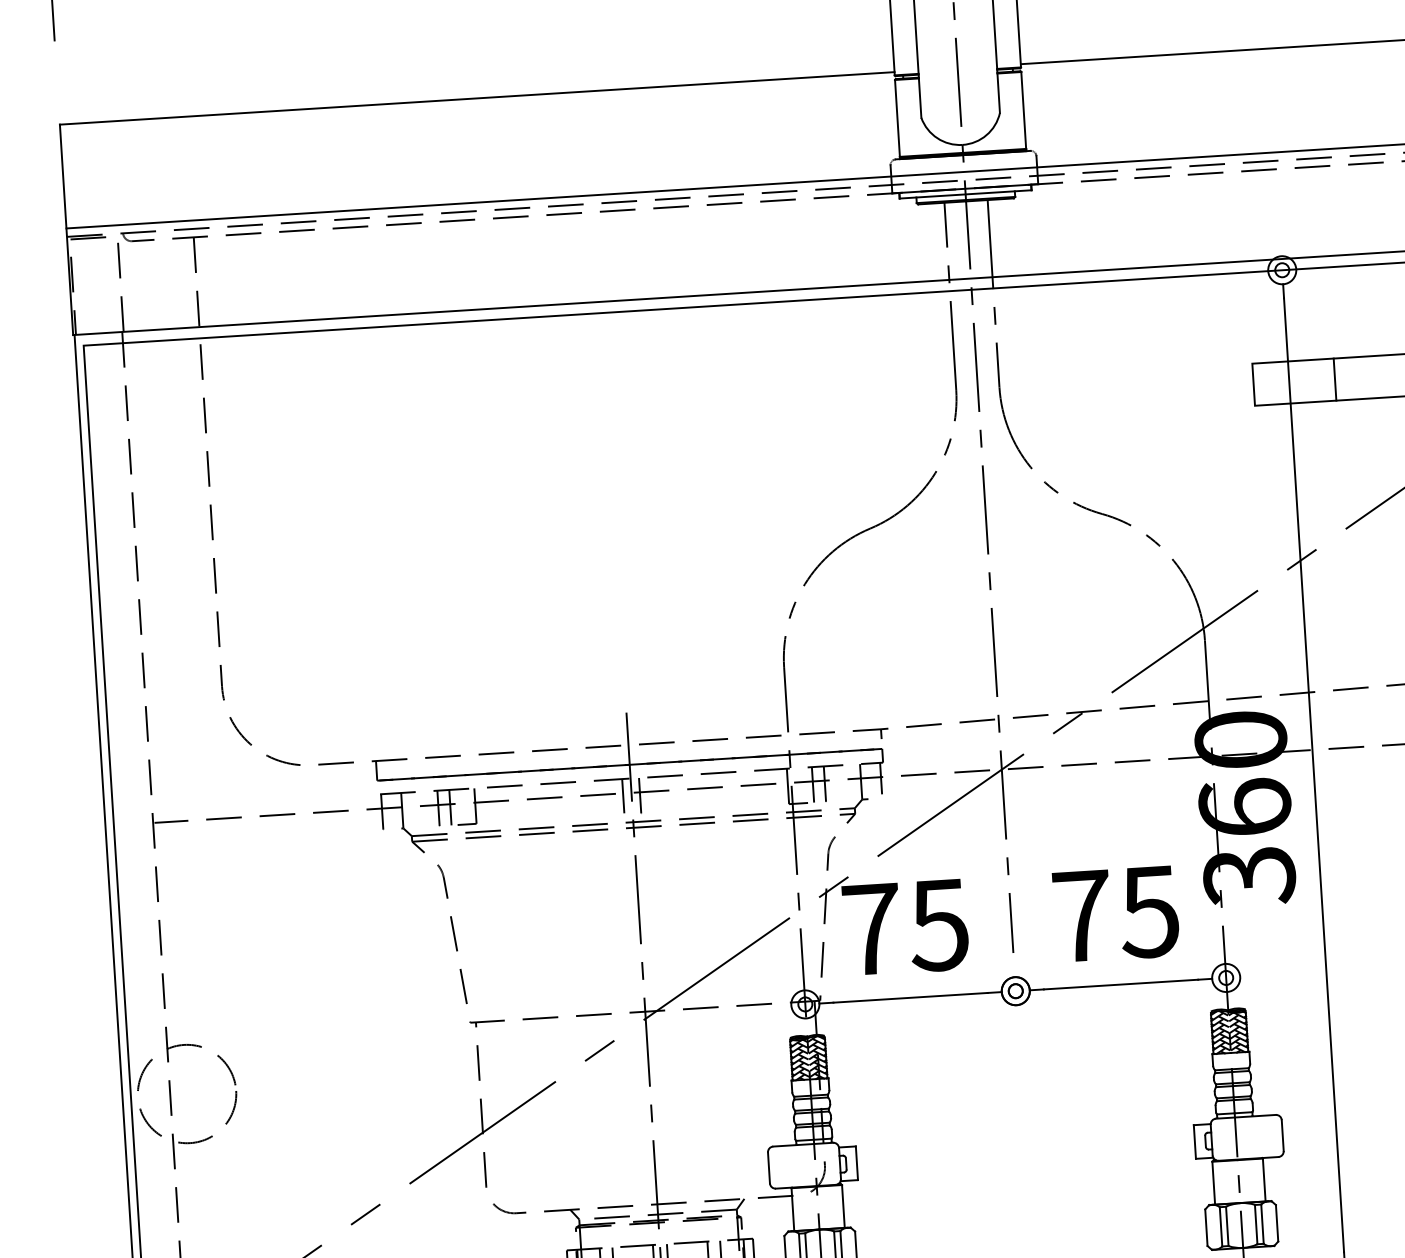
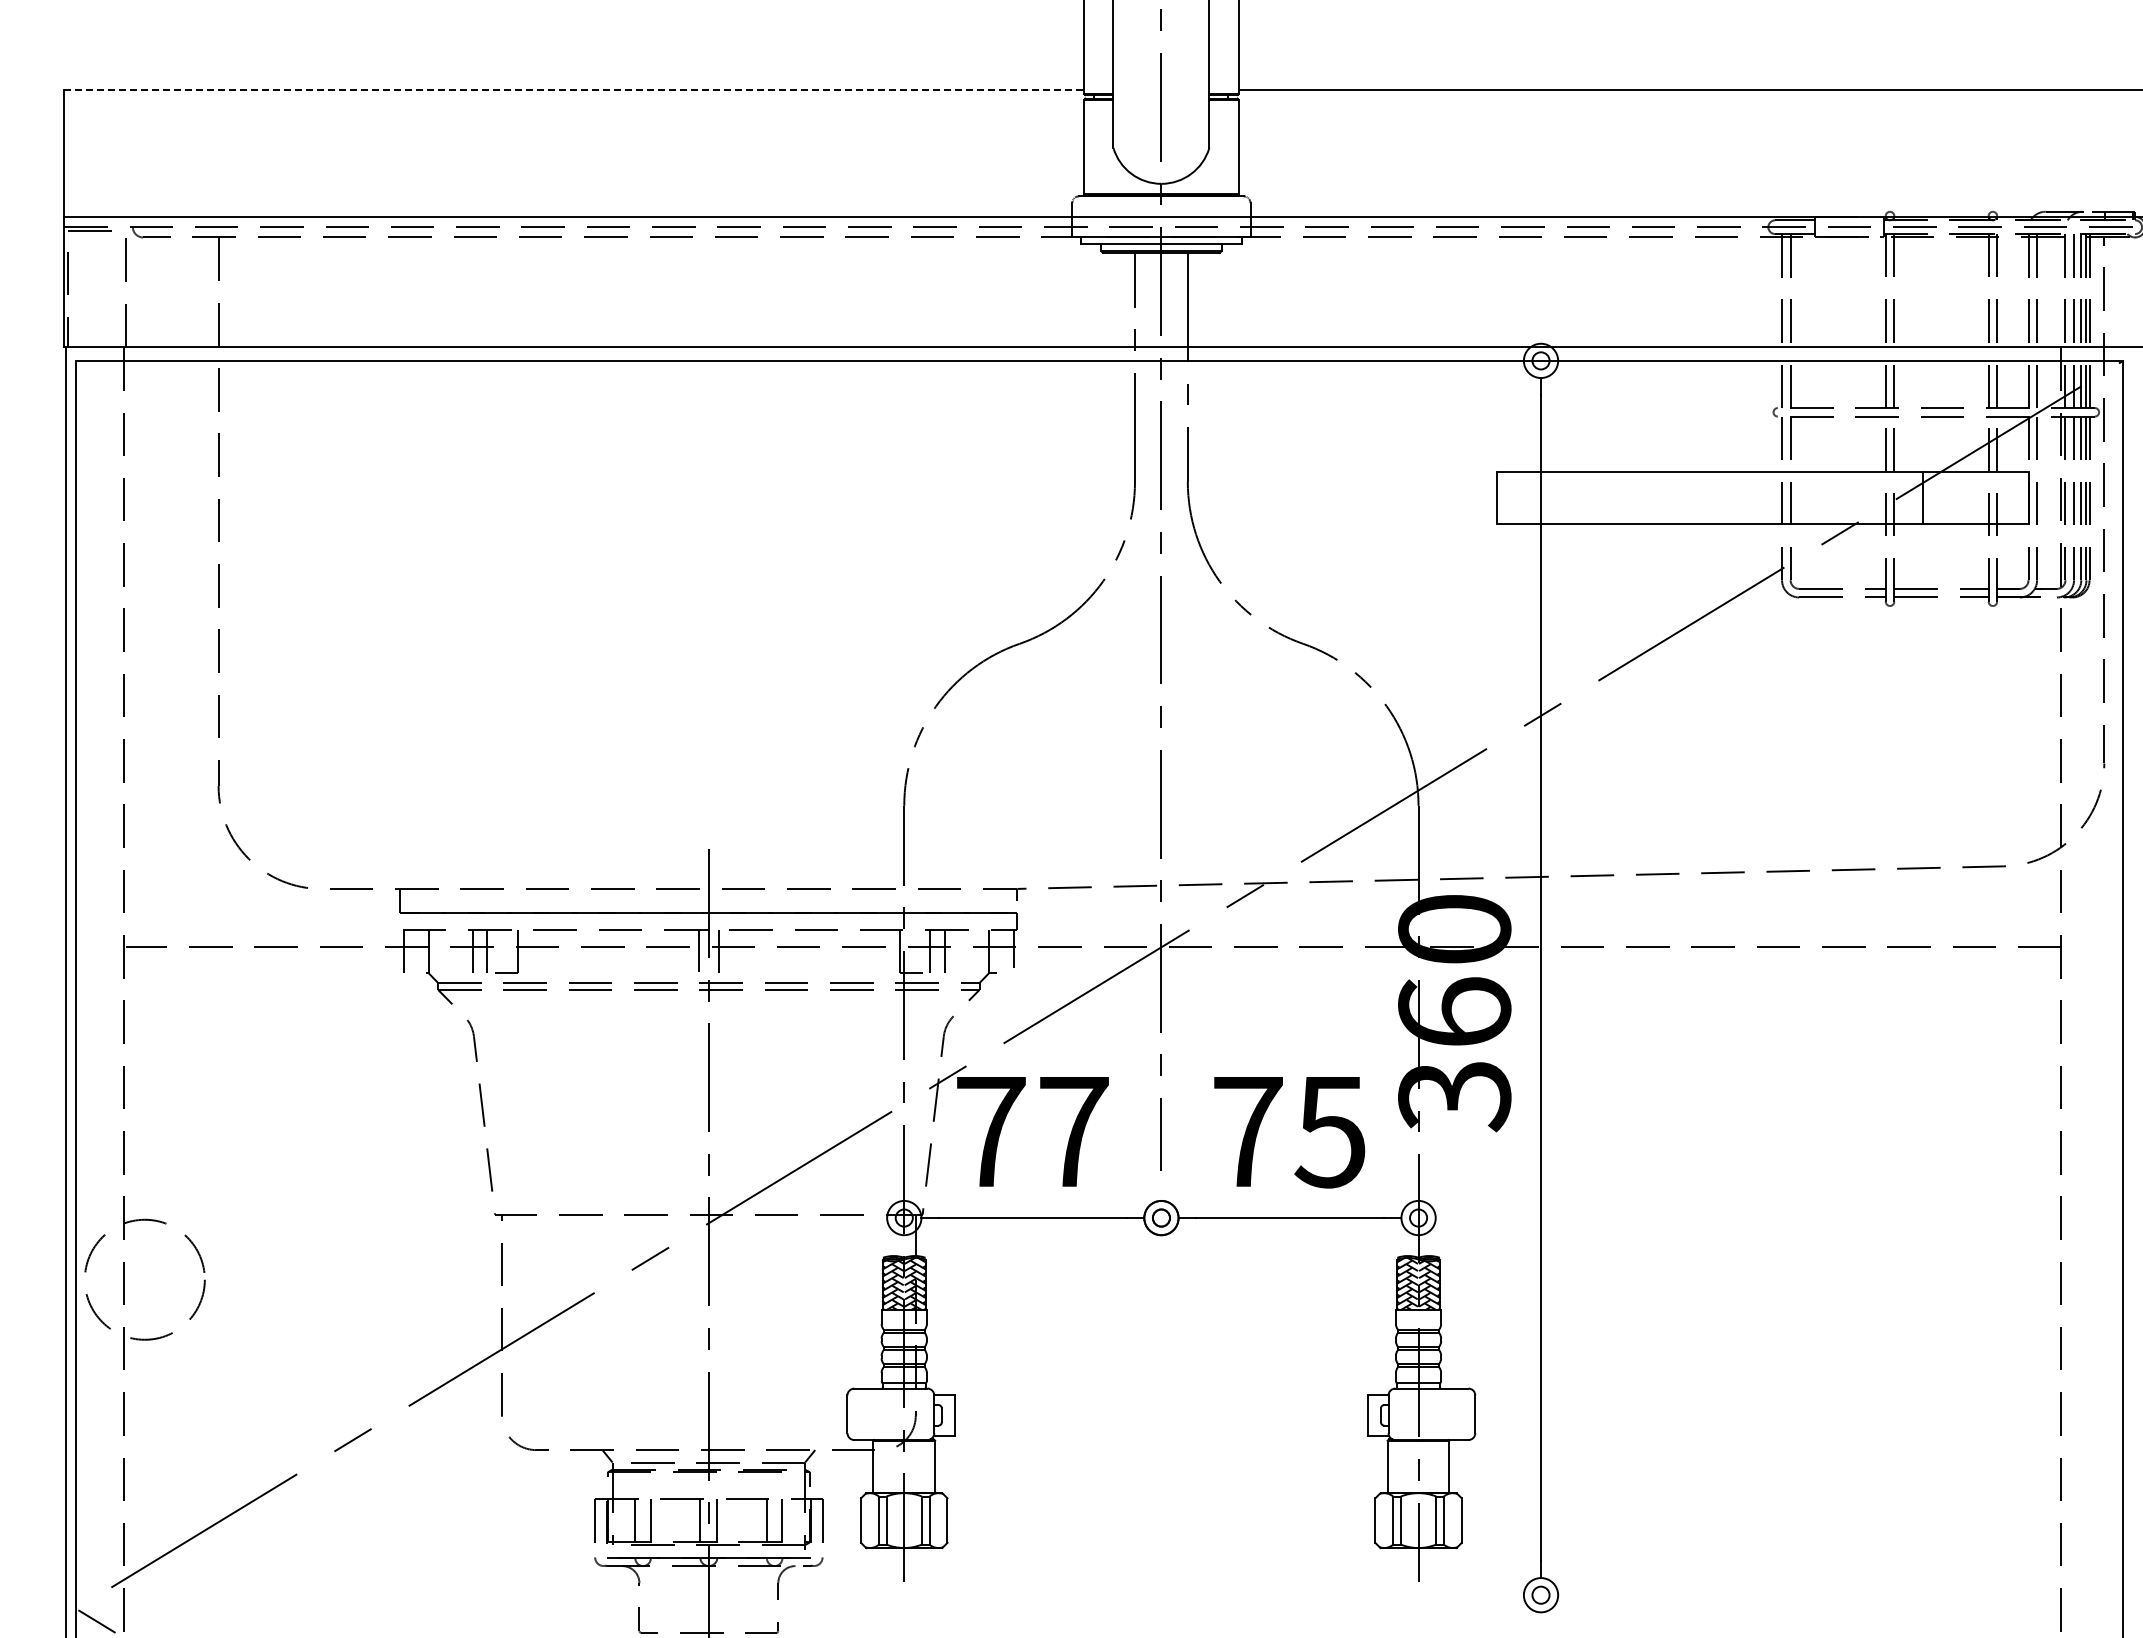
line: (477, 98) -> (574, 90), solid -> dashed
line: (1334, 379) -> (1596, 497), removed
text: (938, 925) -> (1072, 1132), 75 -> 77

